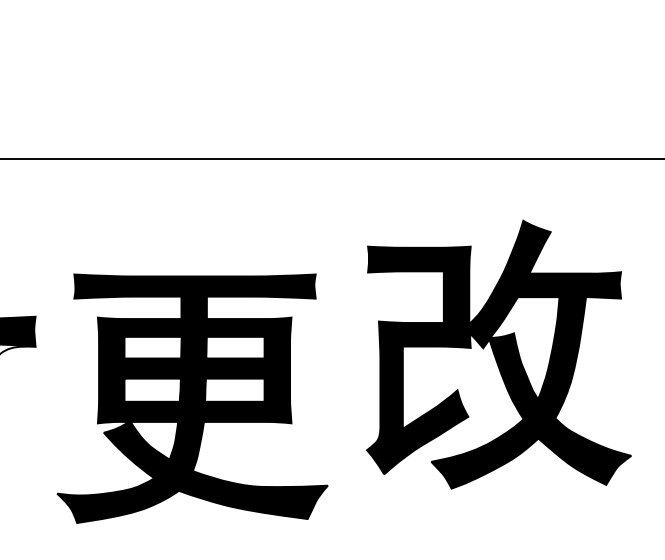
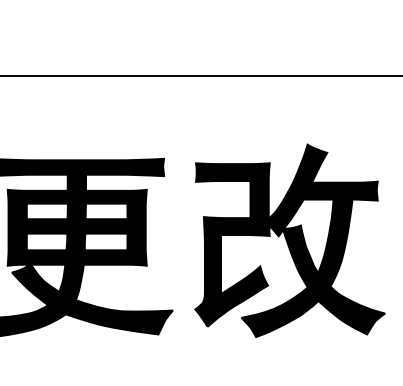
part: (498, 354) -> (289, 240), moved

